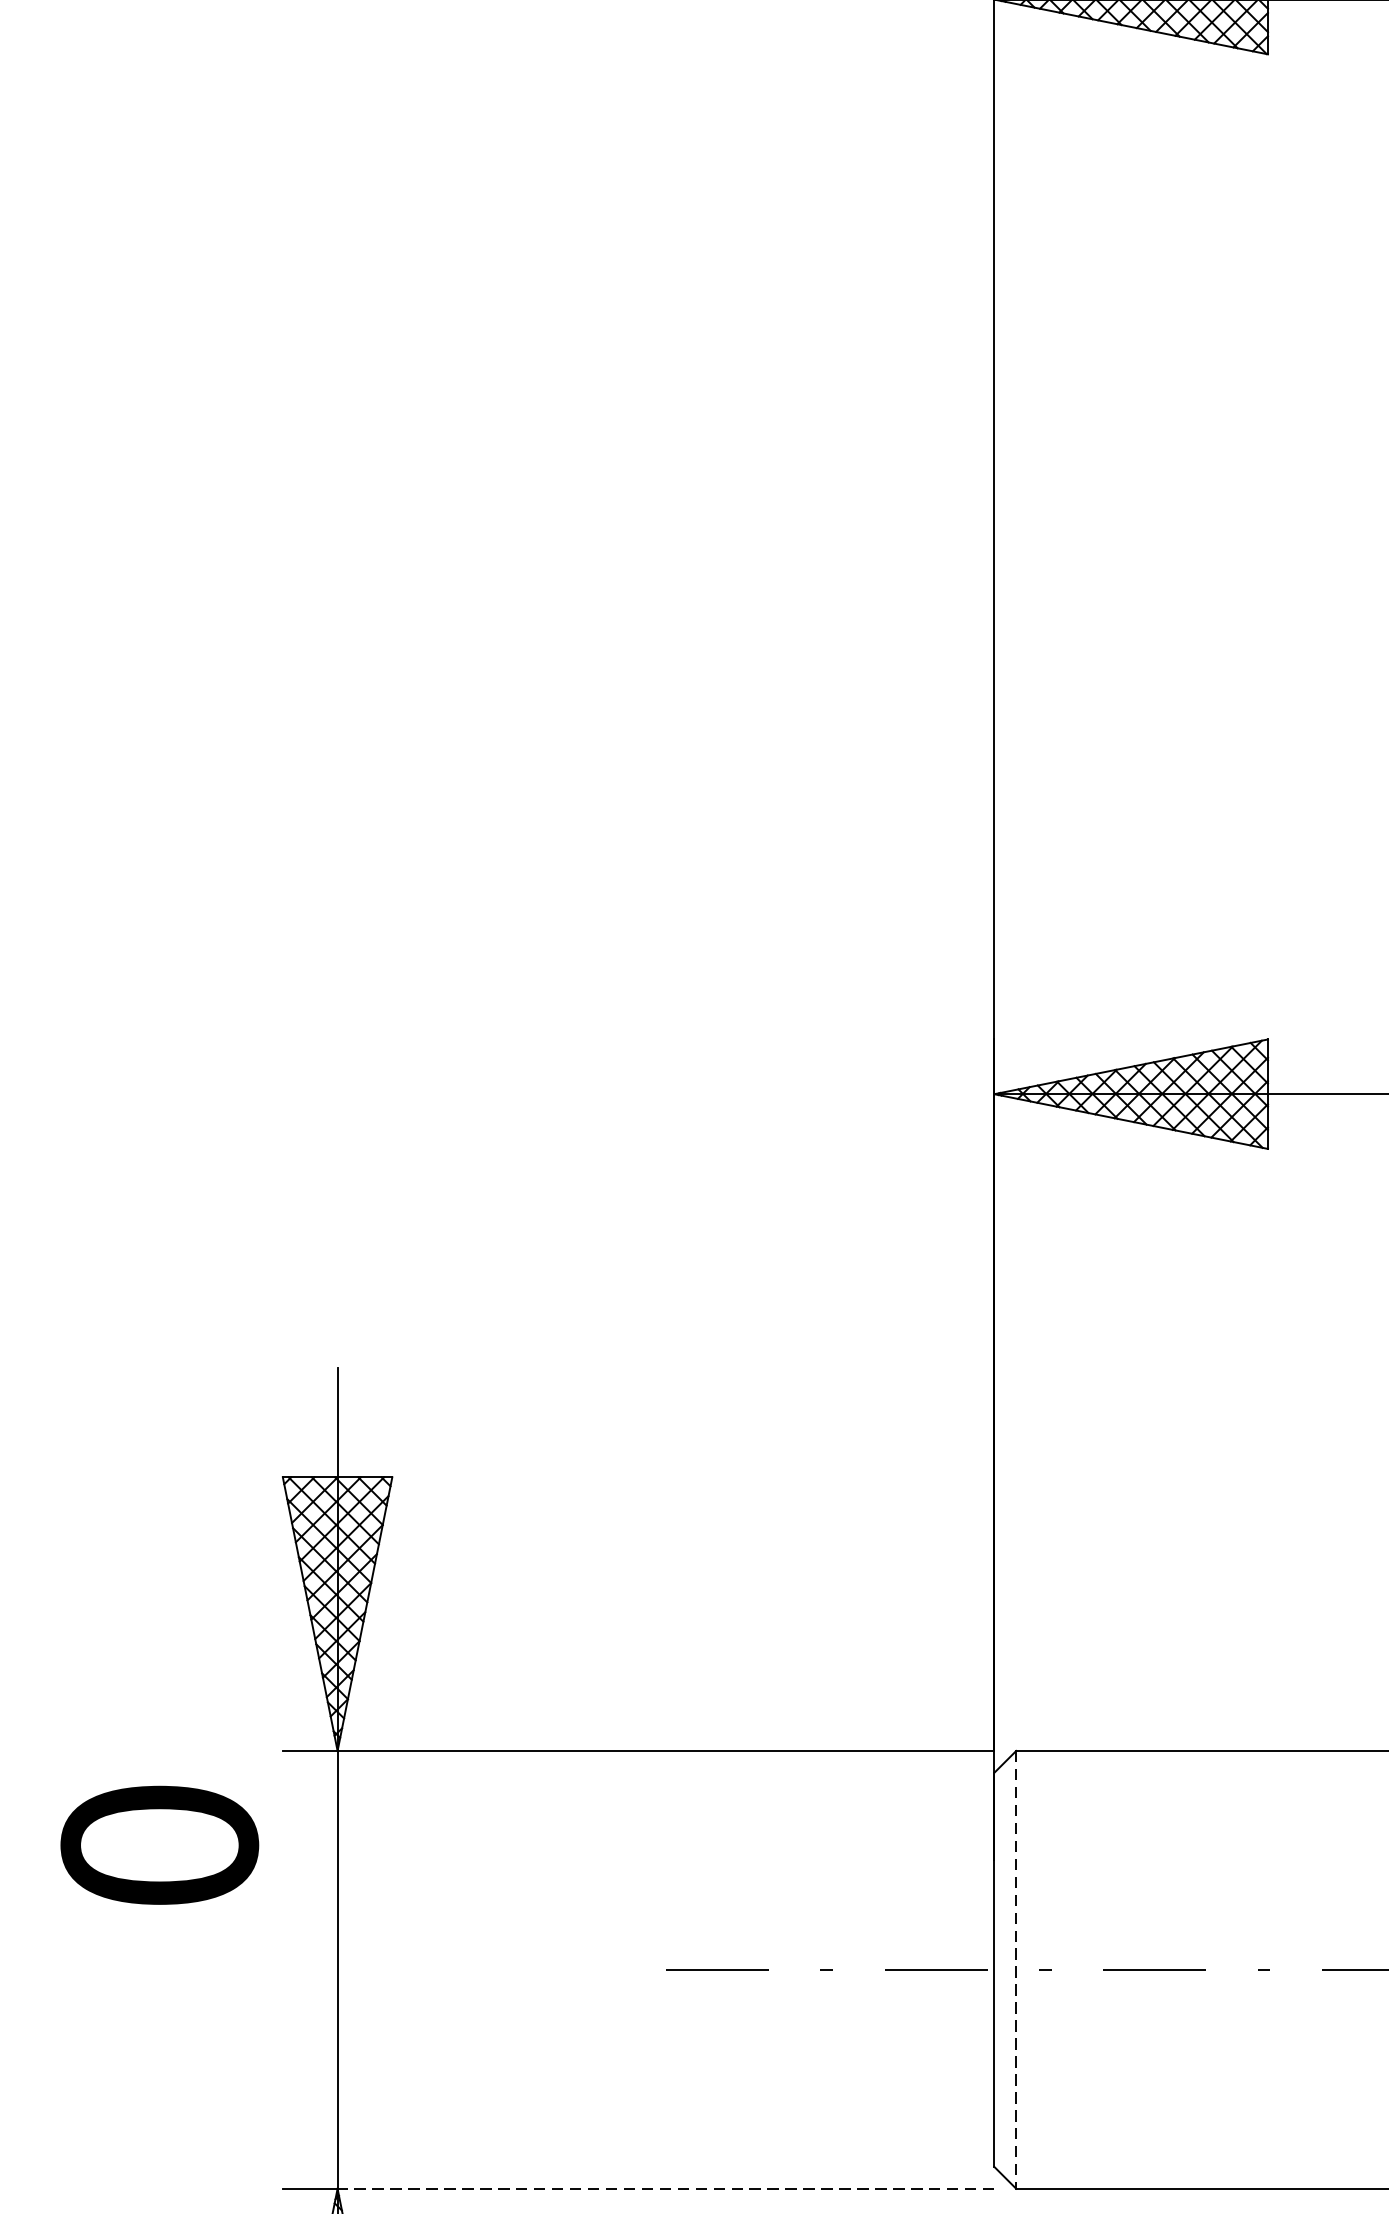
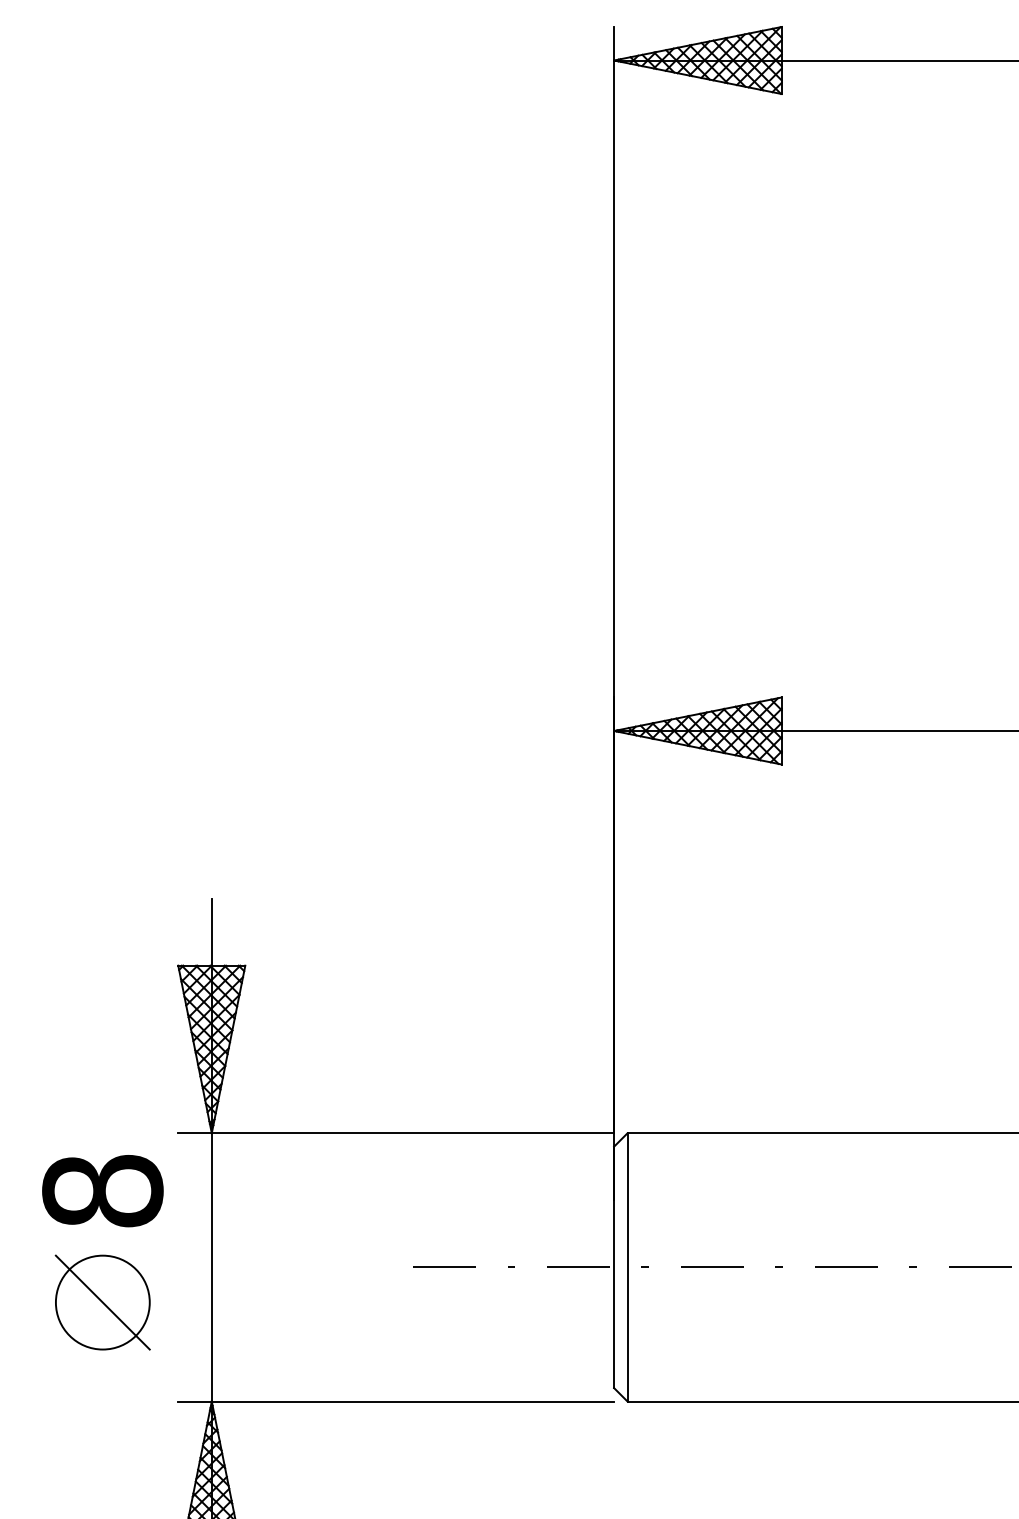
text: (159, 1844) -> (102, 1190), 0 -> 8
line: (1016, 1970) -> (627, 1267), dashed -> solid
part: (159, 2027) -> (102, 1302), added
line: (665, 2188) -> (412, 1401), dashed -> solid

